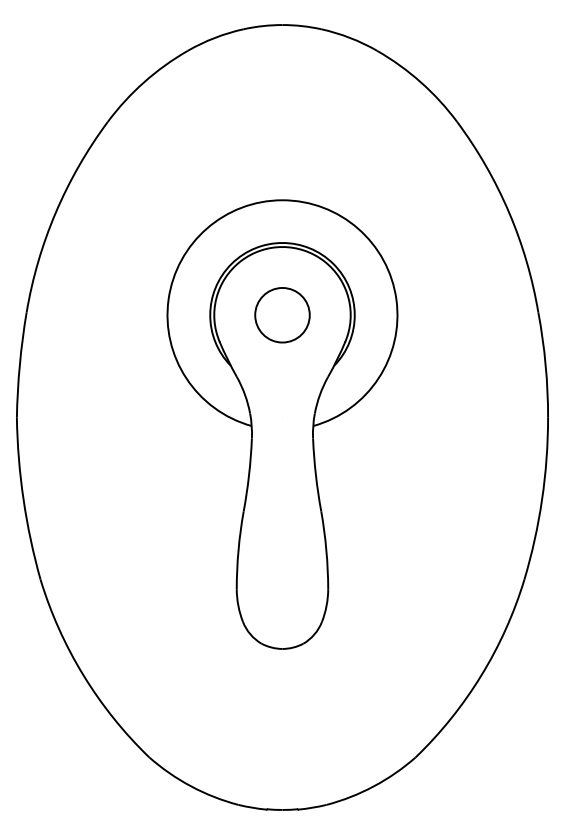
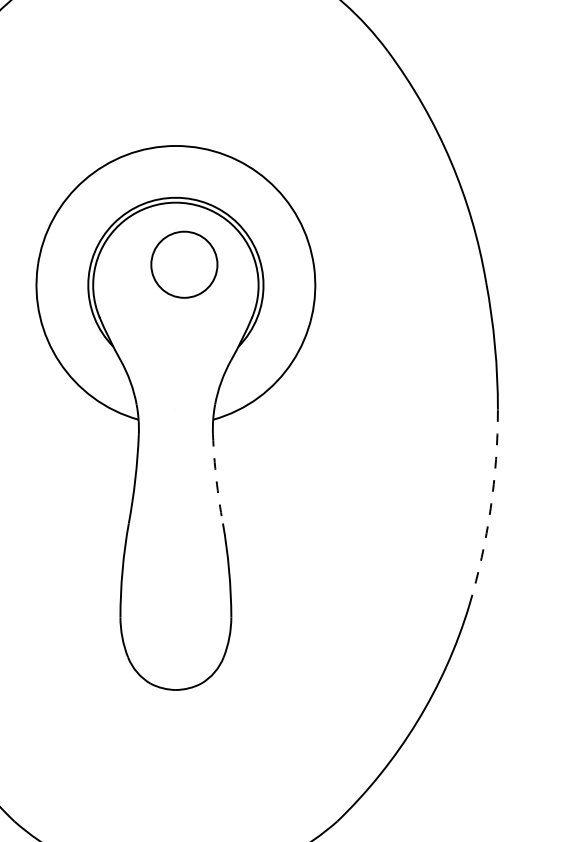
circle: (282, 315) -> (184, 265), moved
arc: (315, 475) -> (215, 479), solid -> dashed
arc: (542, 499) -> (491, 508), solid -> dashed

